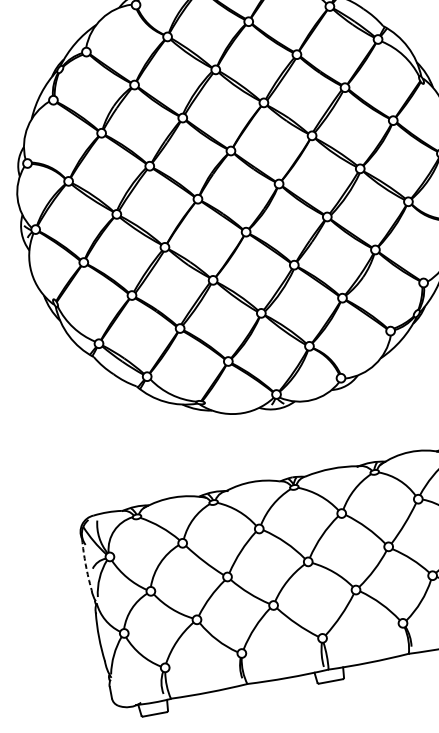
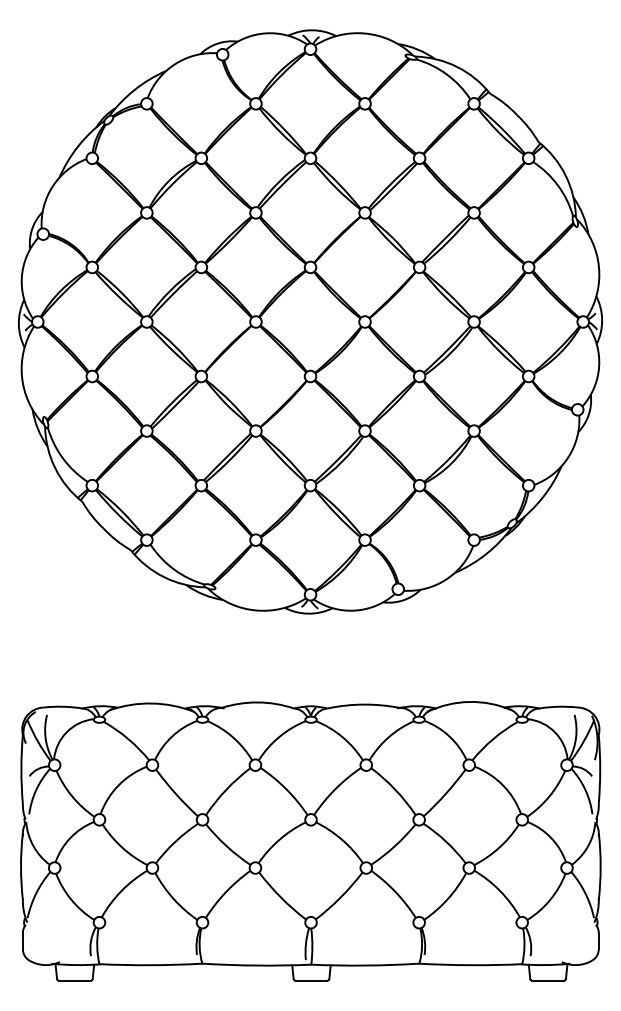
arc: (85, 564) -> (21, 769), dashed -> solid

